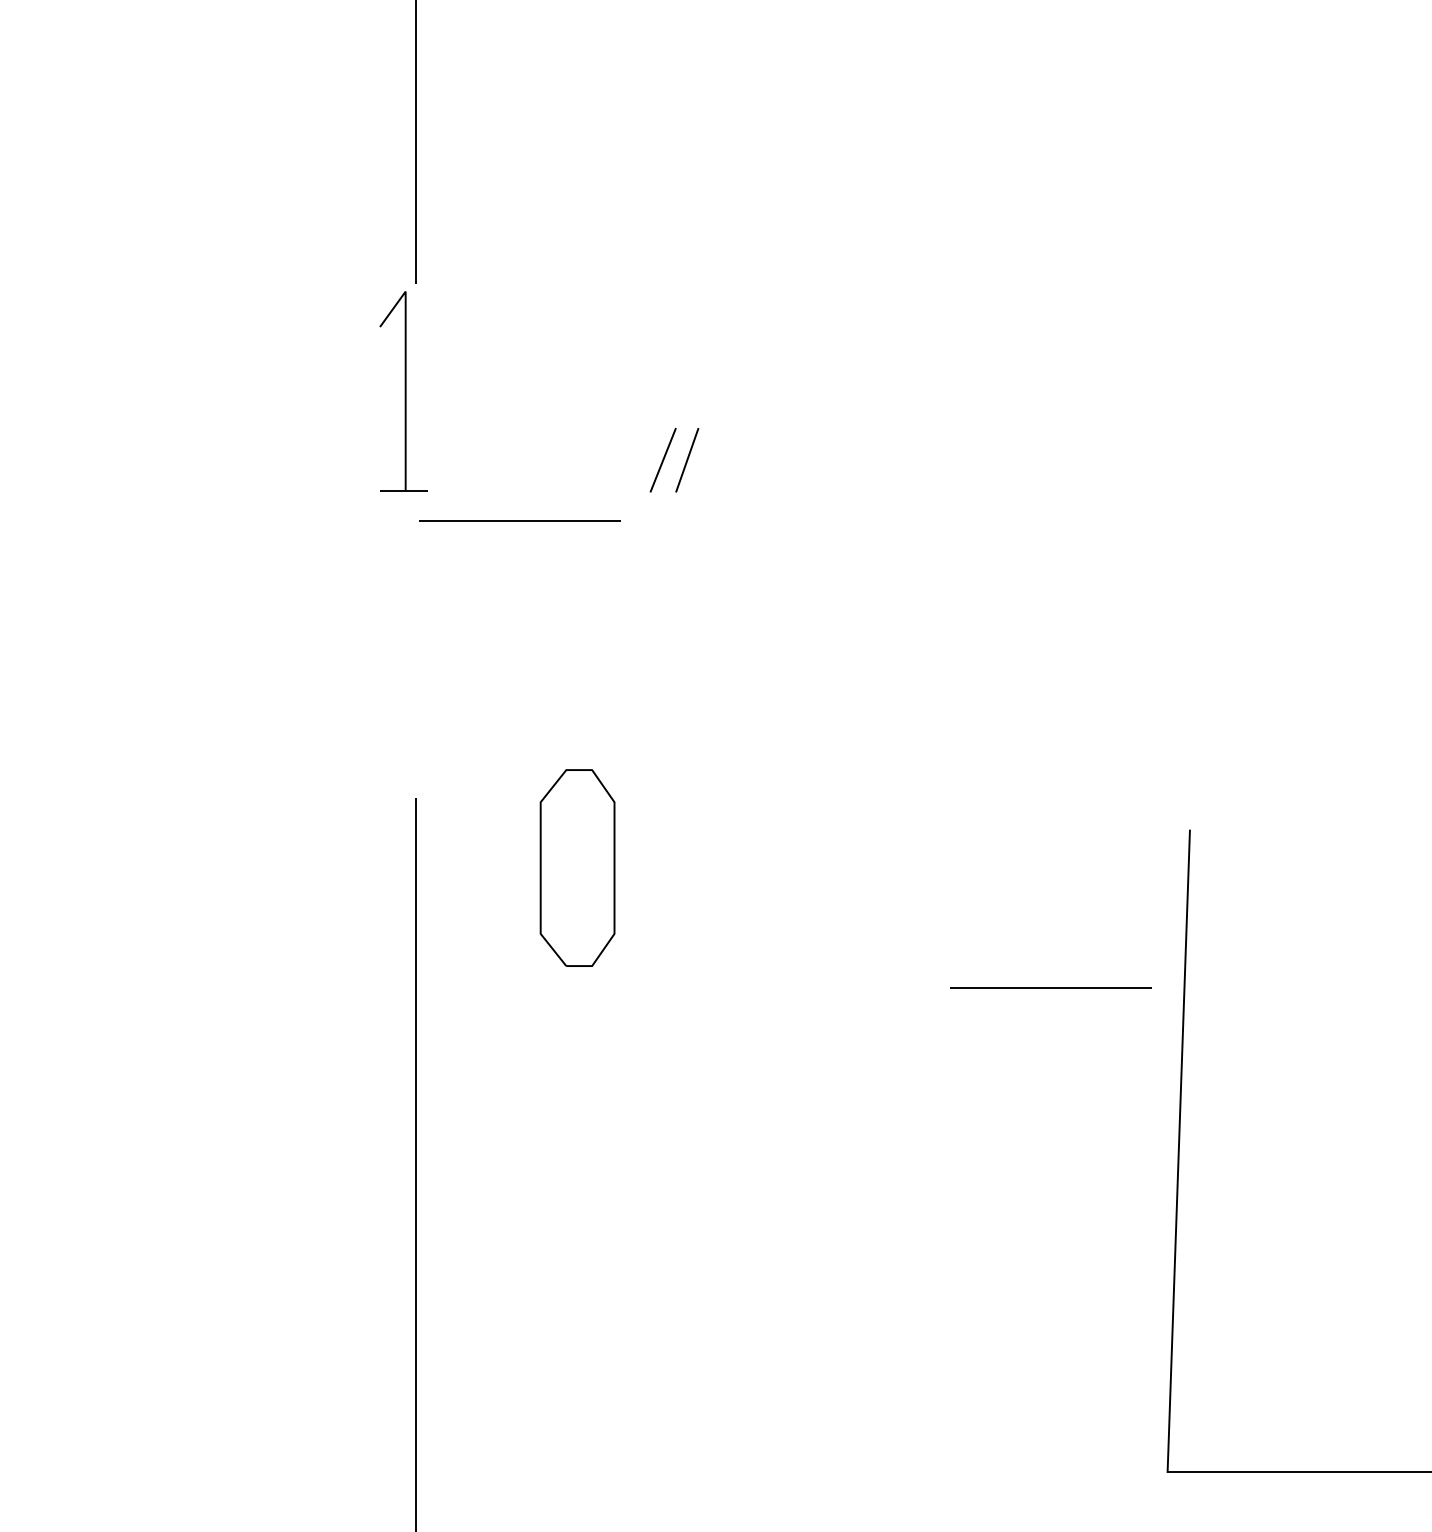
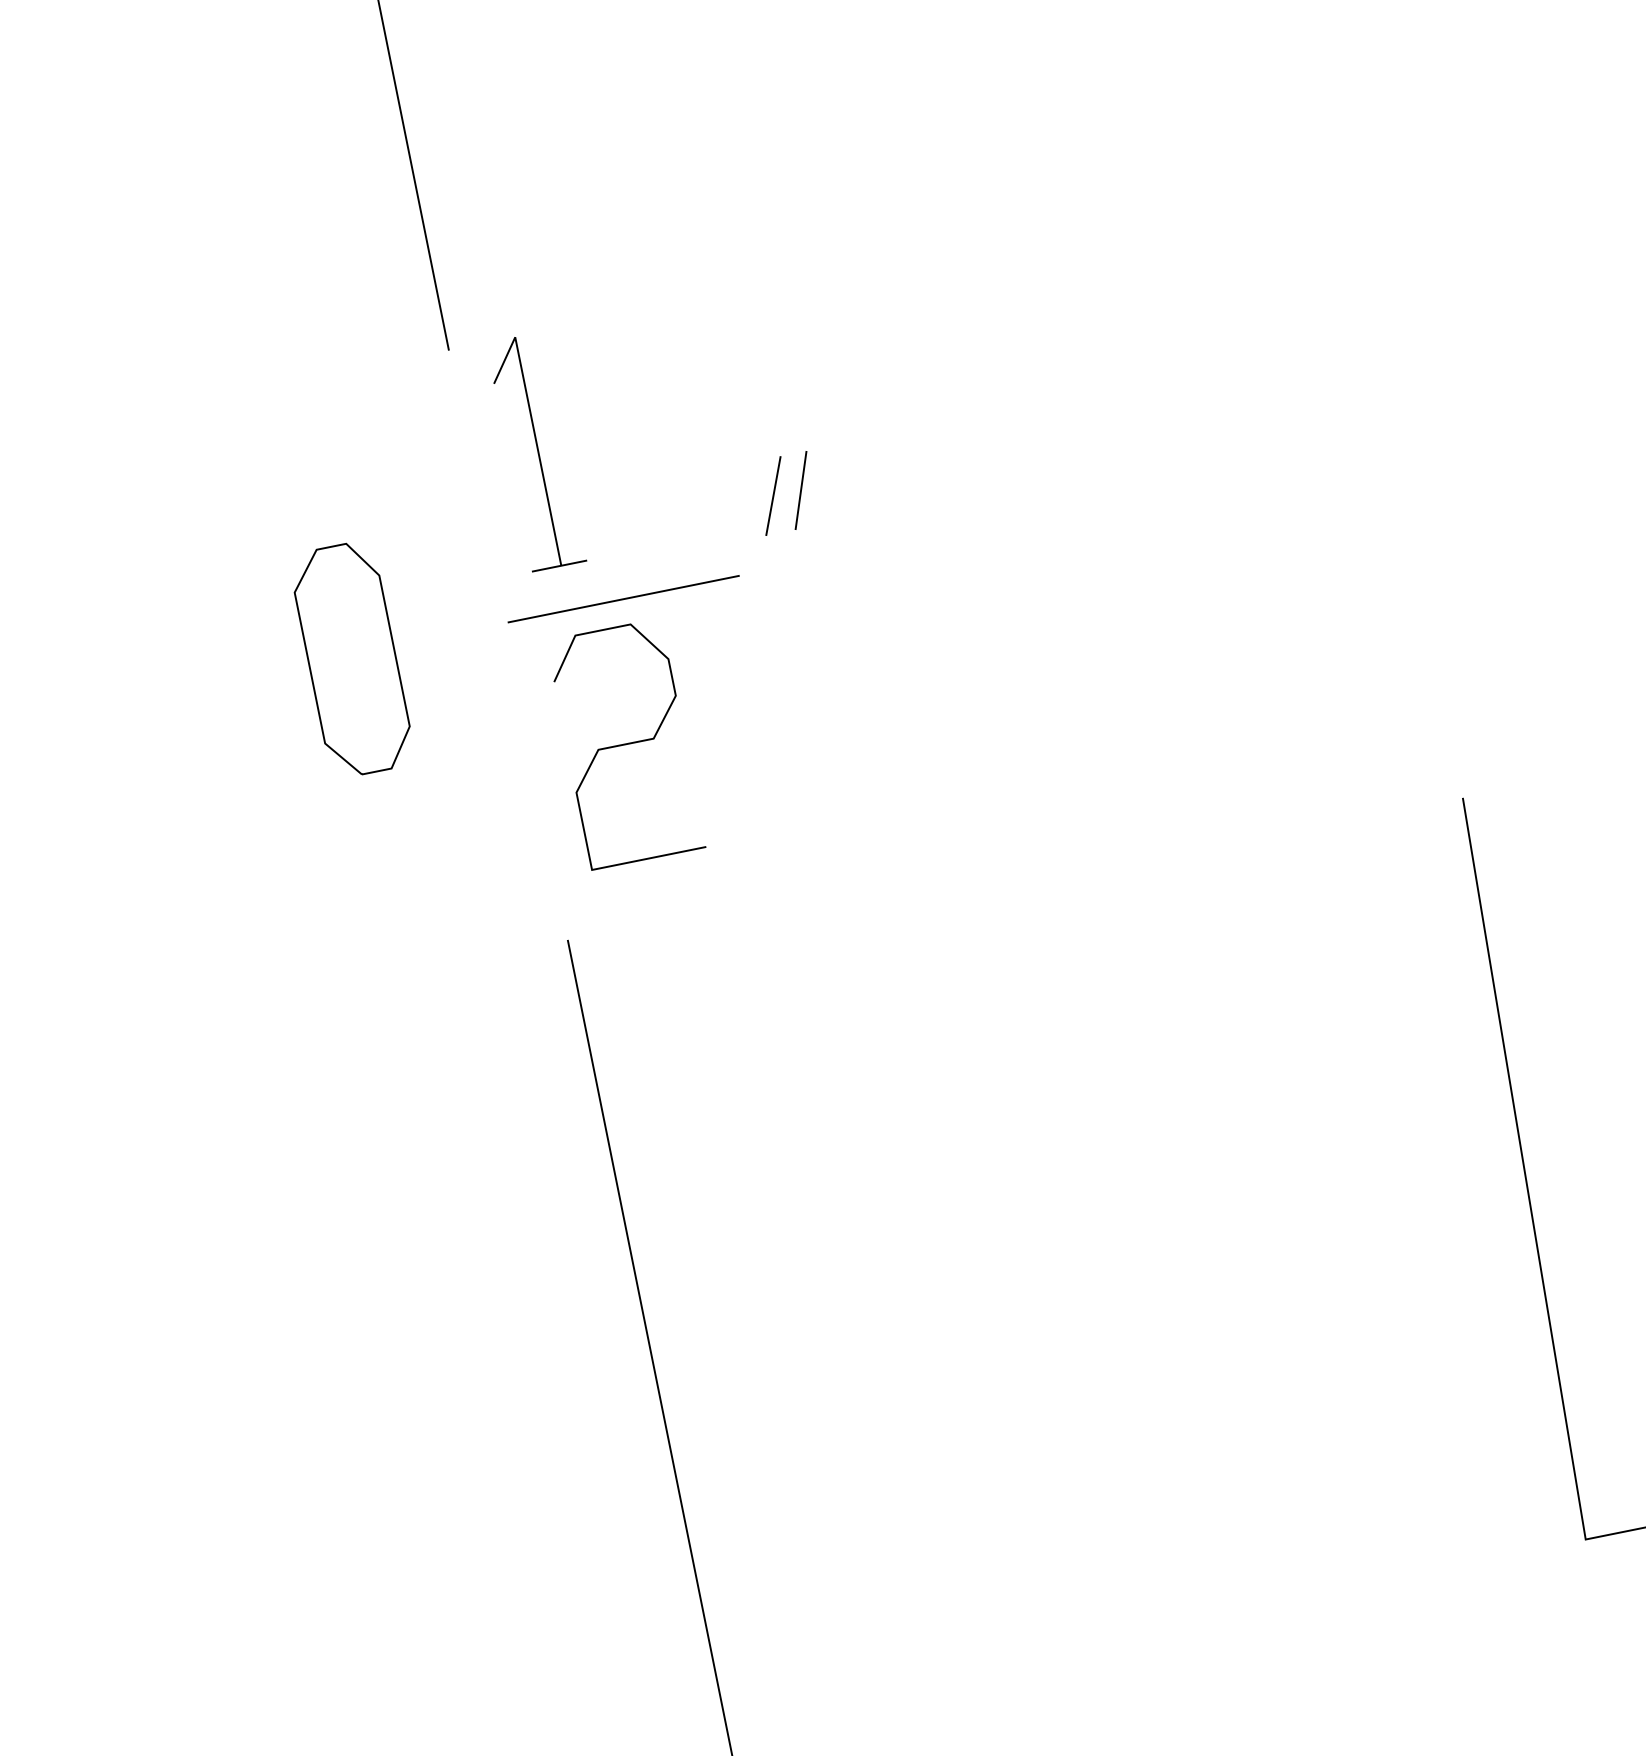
part: (403, 391) -> (535, 452), moved
curve: (497, 642) -> (625, 743), added
part: (577, 867) -> (351, 658), moved
line: (1050, 987) -> (1339, 1011), removed

